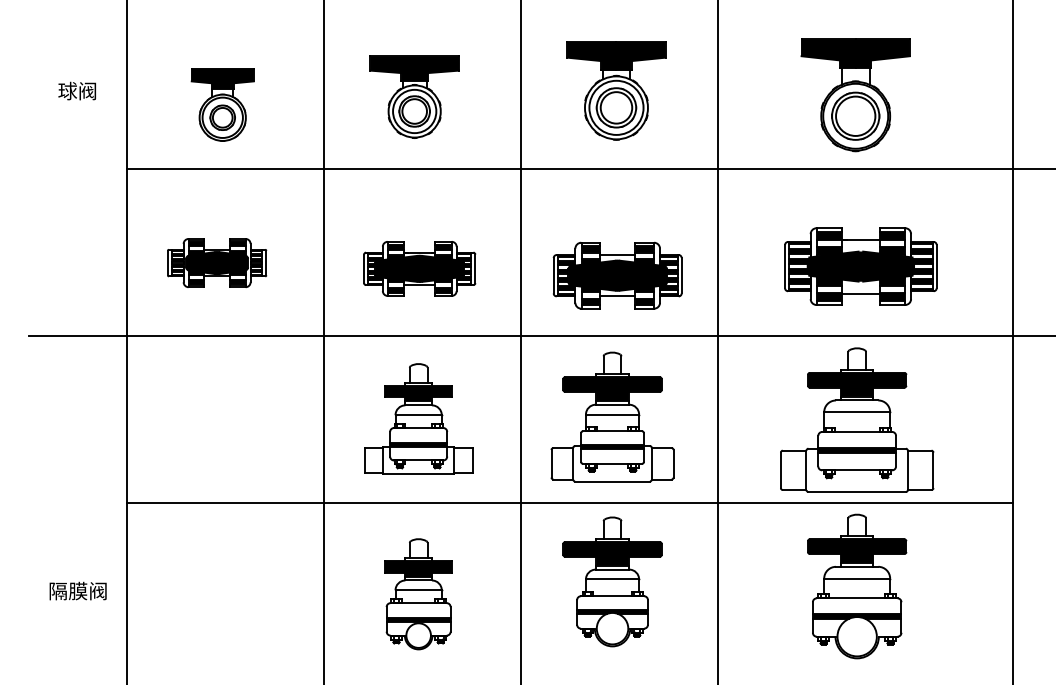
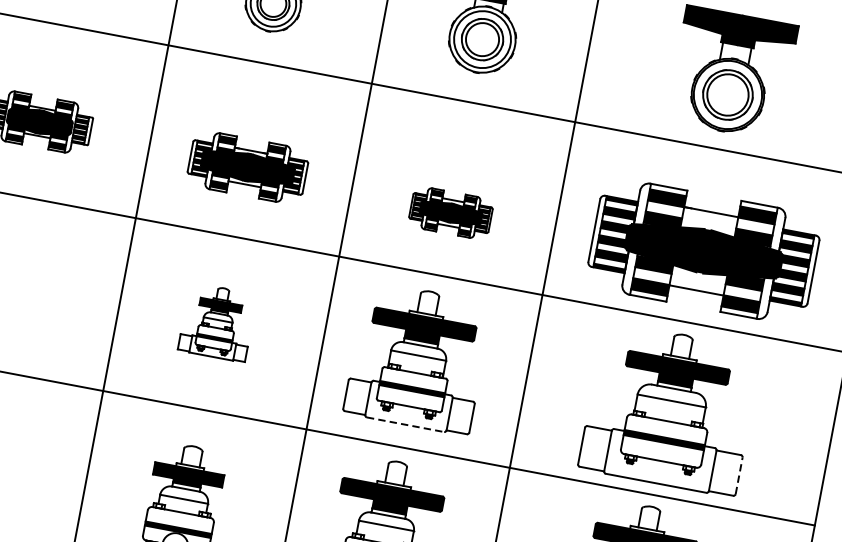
part: (860, 266) -> (703, 251), size x1.4
part: (617, 275) -> (450, 212), size x0.6
part: (418, 418) -> (217, 321), size x0.6
line: (933, 470) -> (739, 475), solid -> dashed
line: (613, 481) -> (406, 424), solid -> dashed

